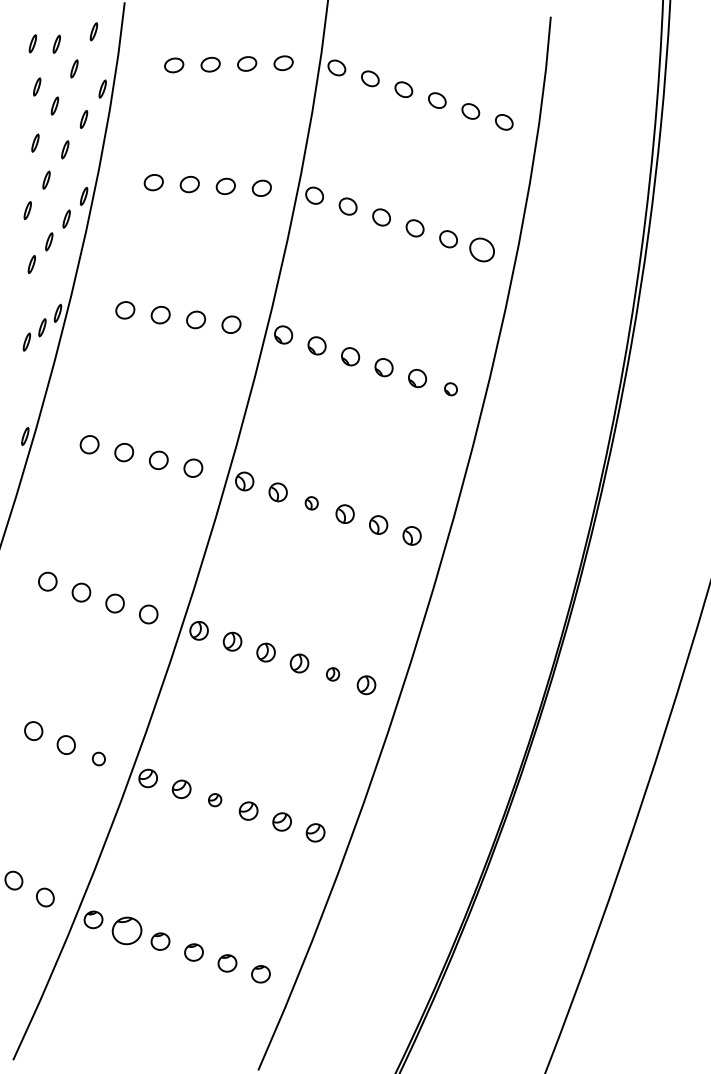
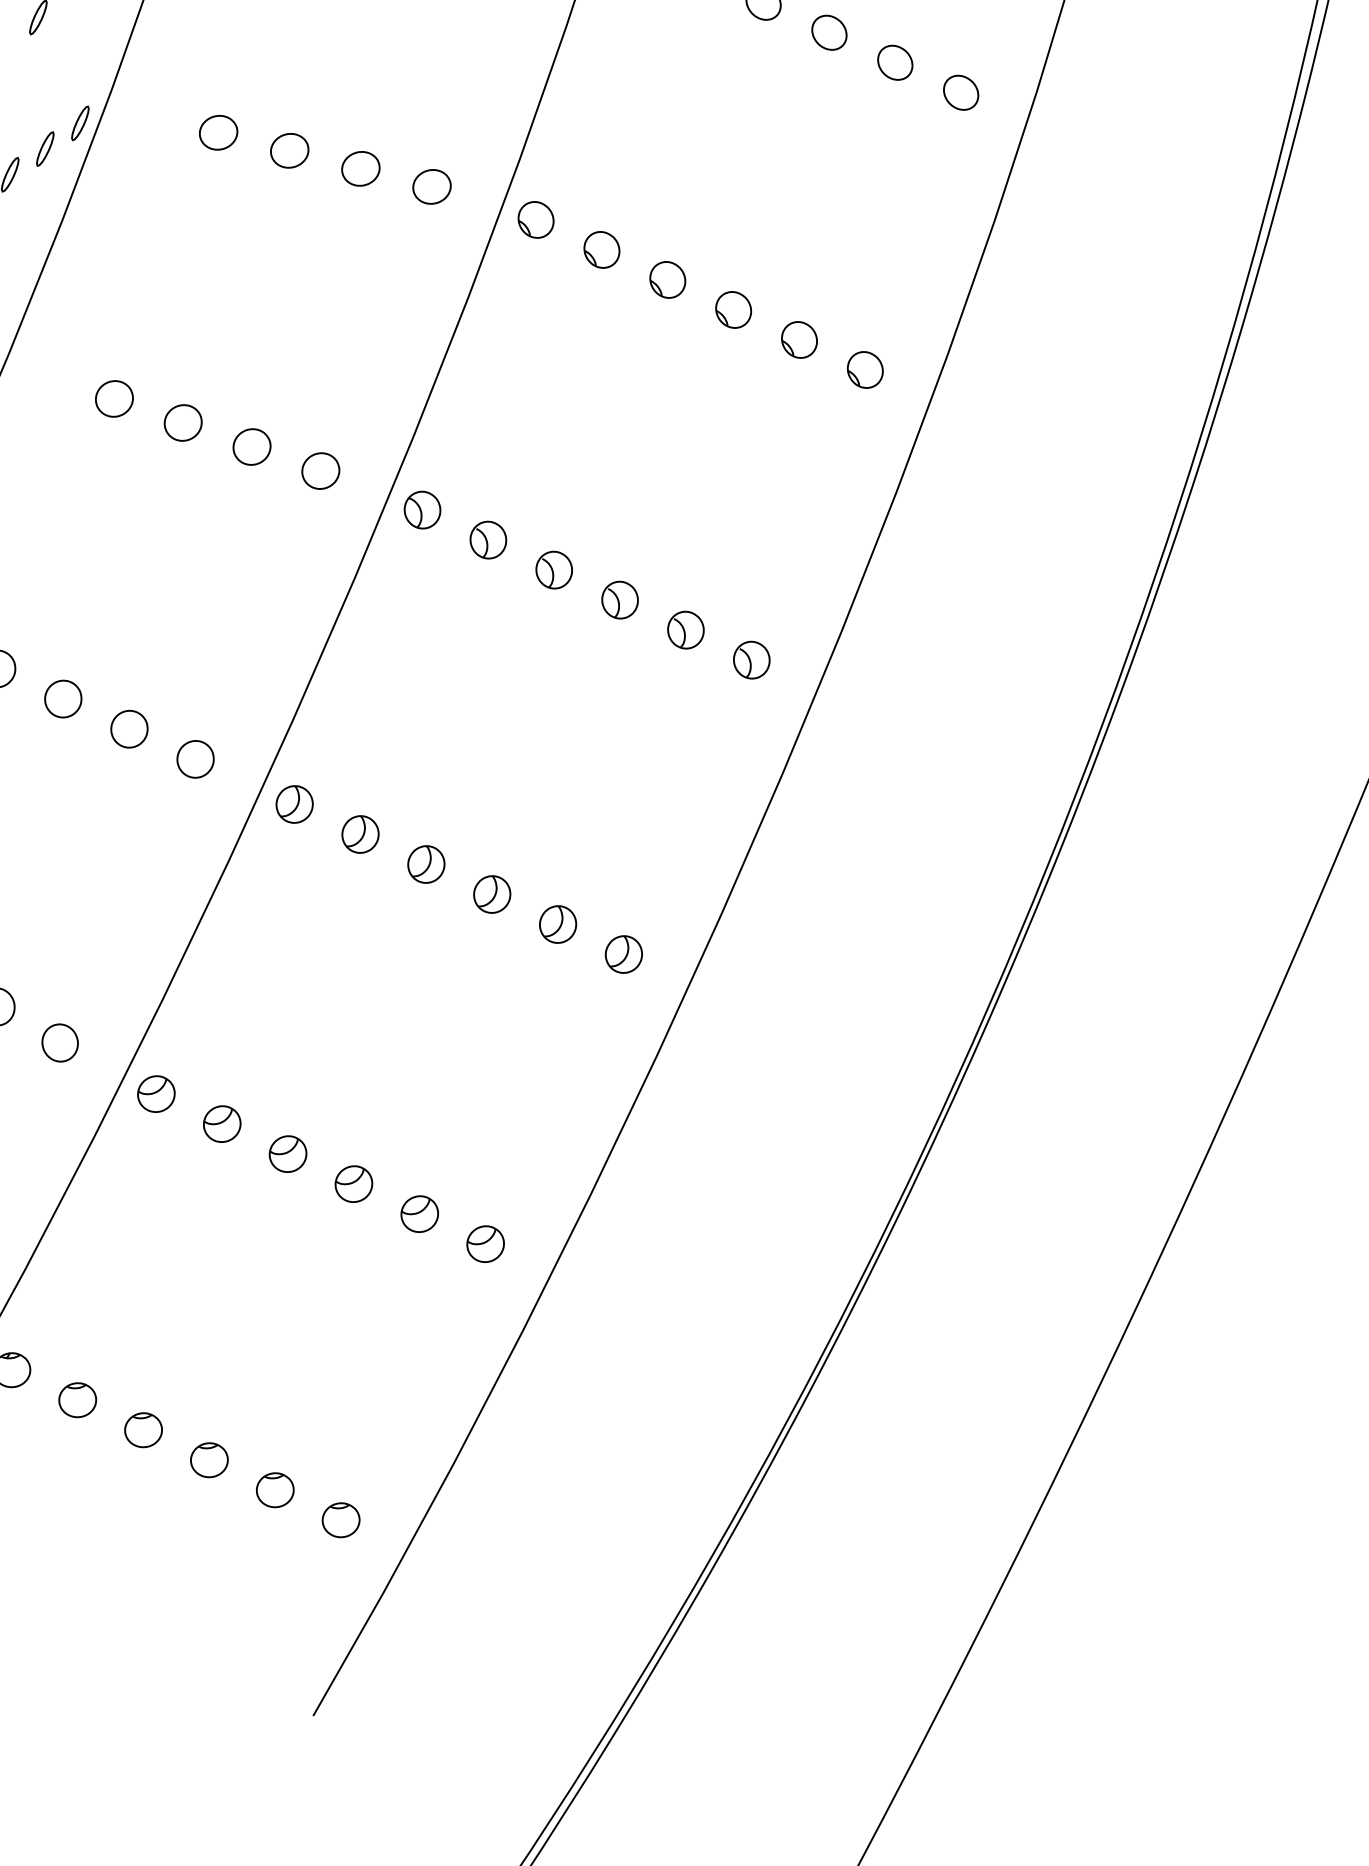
part: (481, 250) -> (959, 93), size x0.71
part: (450, 388) -> (864, 368), size x1.43
part: (311, 503) -> (553, 570), size x1.43
part: (332, 674) -> (556, 924), size x1.43
part: (98, 758) -> (59, 1041), size x1.43
part: (214, 799) -> (286, 1152), size x1.43
part: (126, 930) -> (76, 1399), size x0.62

